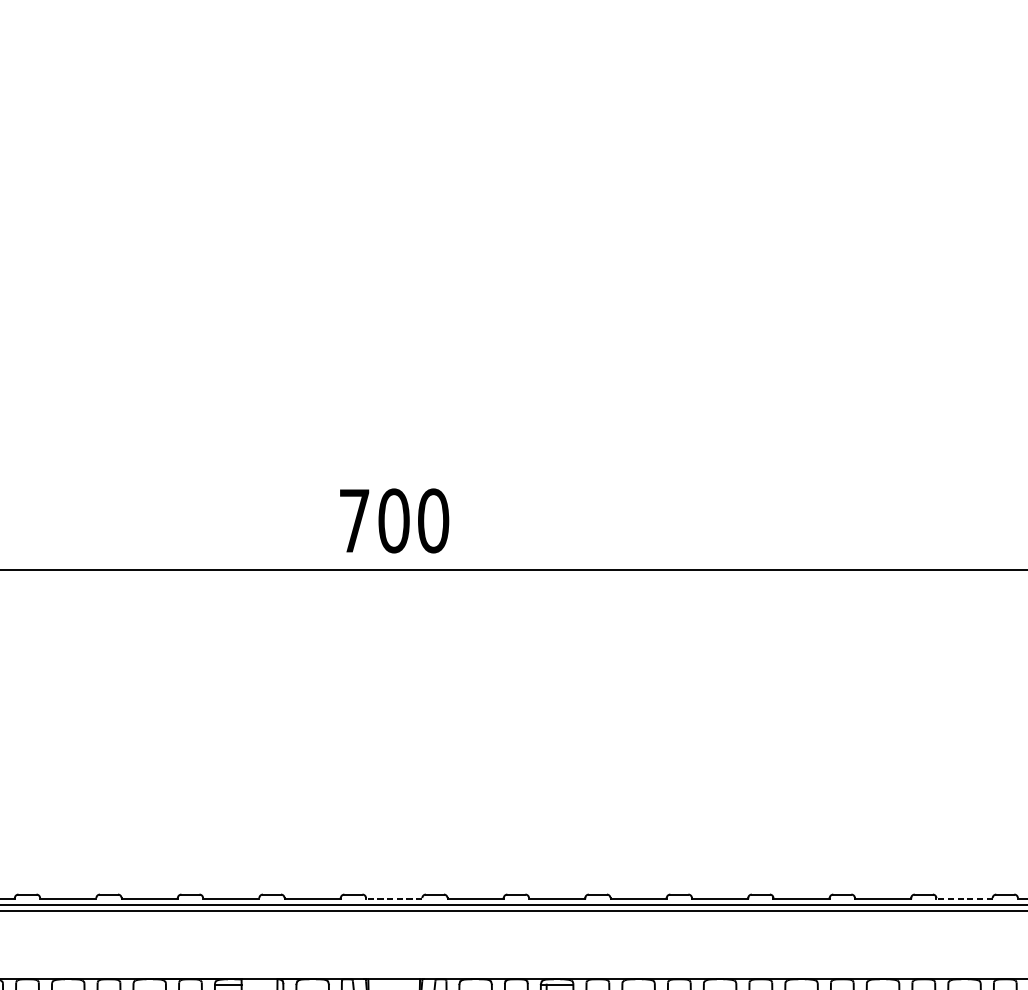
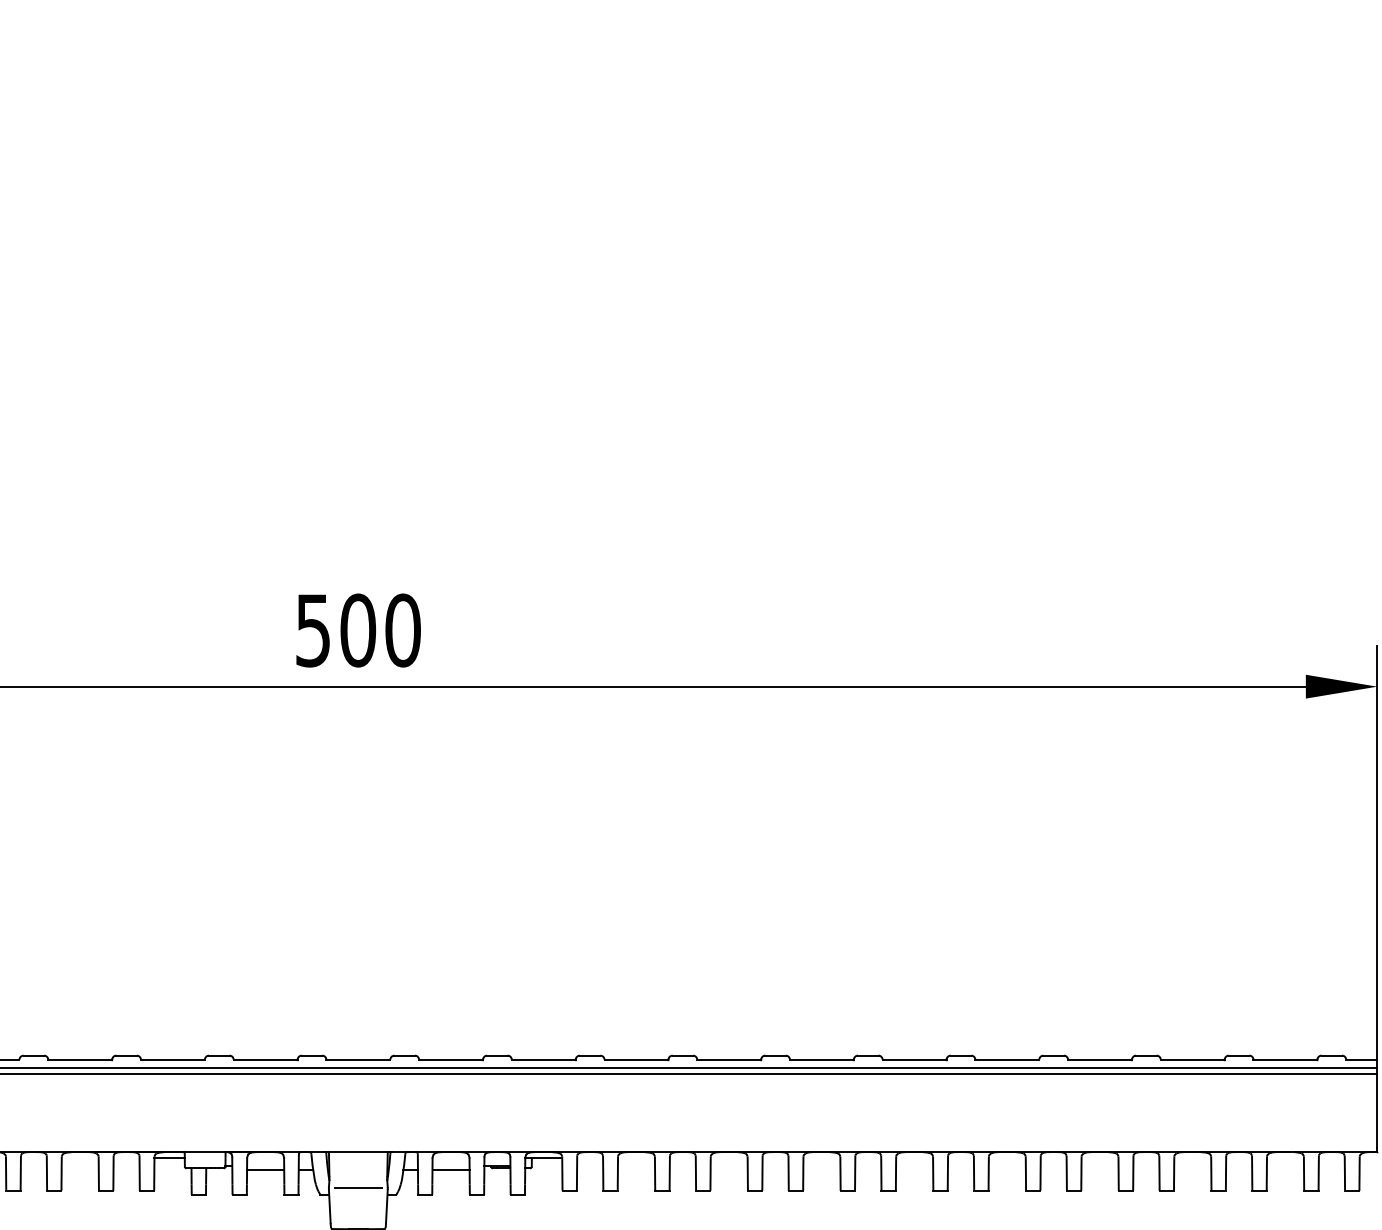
text: (353, 520) -> (312, 630), 700 -> 500
line: (394, 898) -> (358, 1060), dashed -> solid
line: (964, 898) -> (1007, 1060), dashed -> solid

